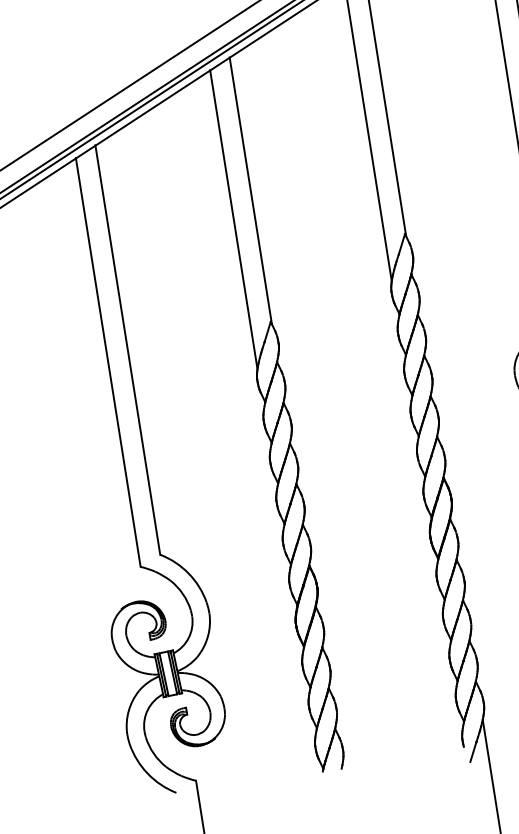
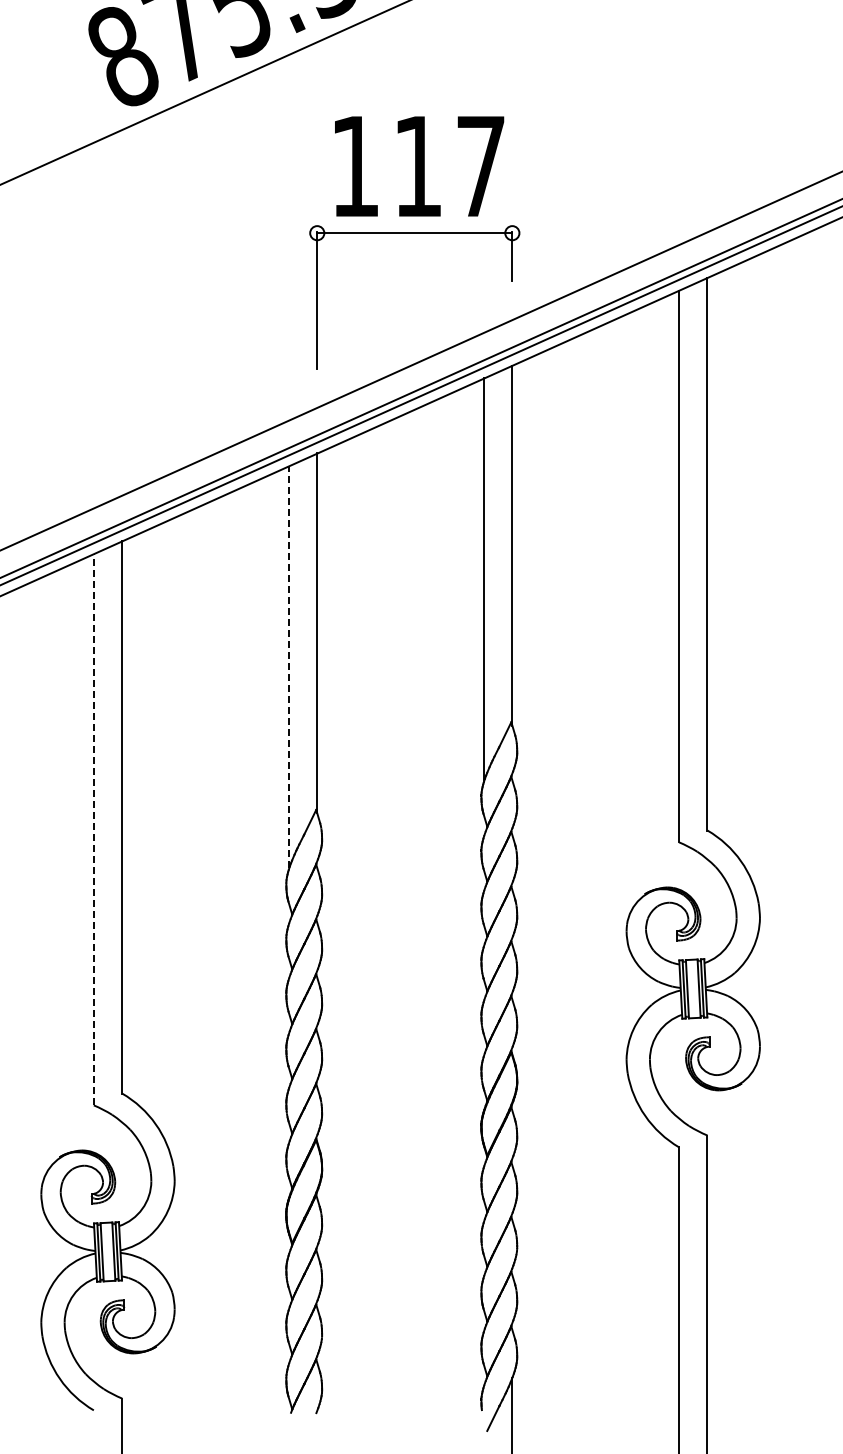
line: (233, 218) -> (288, 666), solid -> dashed
line: (108, 362) -> (93, 829), solid -> dashed

